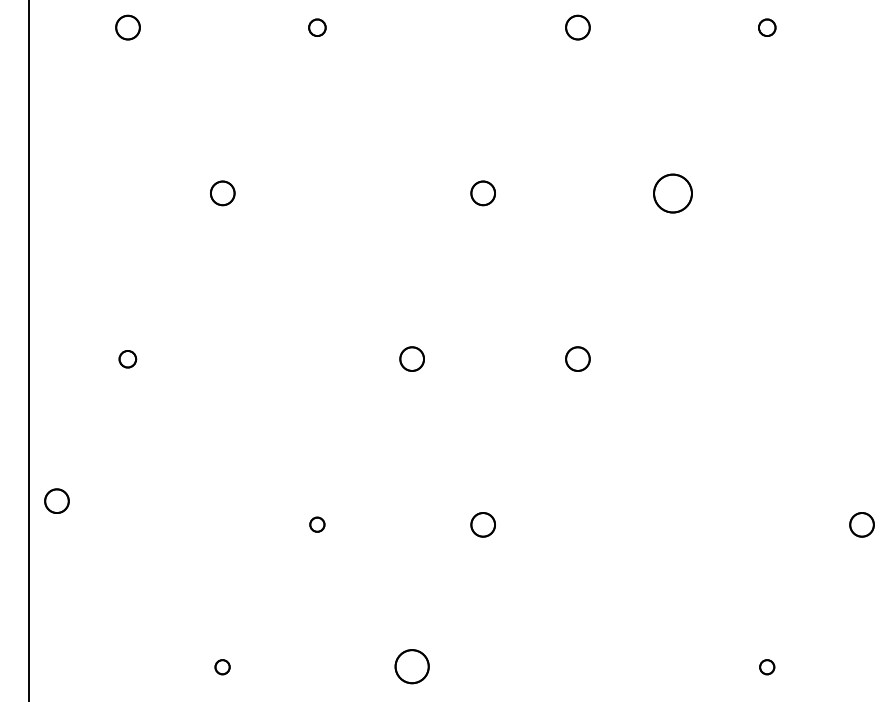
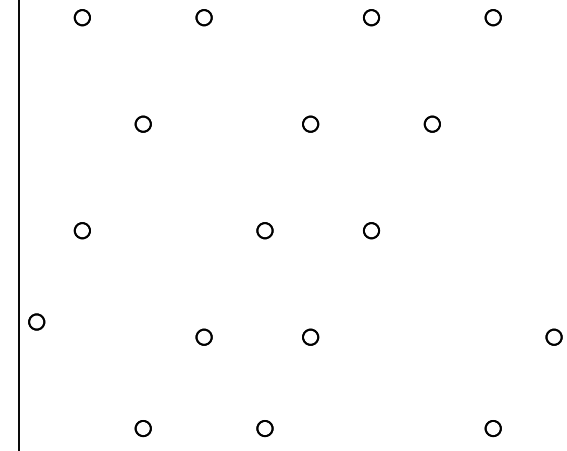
part: (316, 27) -> (203, 17), size x1.43
part: (766, 27) -> (492, 17), size x1.43
part: (671, 192) -> (431, 123), size x0.62
part: (126, 358) -> (81, 230), size x1.43
part: (316, 523) -> (203, 336), size x1.67
part: (221, 666) -> (142, 428), size x1.67
part: (411, 666) -> (264, 428), size x0.71
part: (766, 666) -> (492, 428), size x1.67

